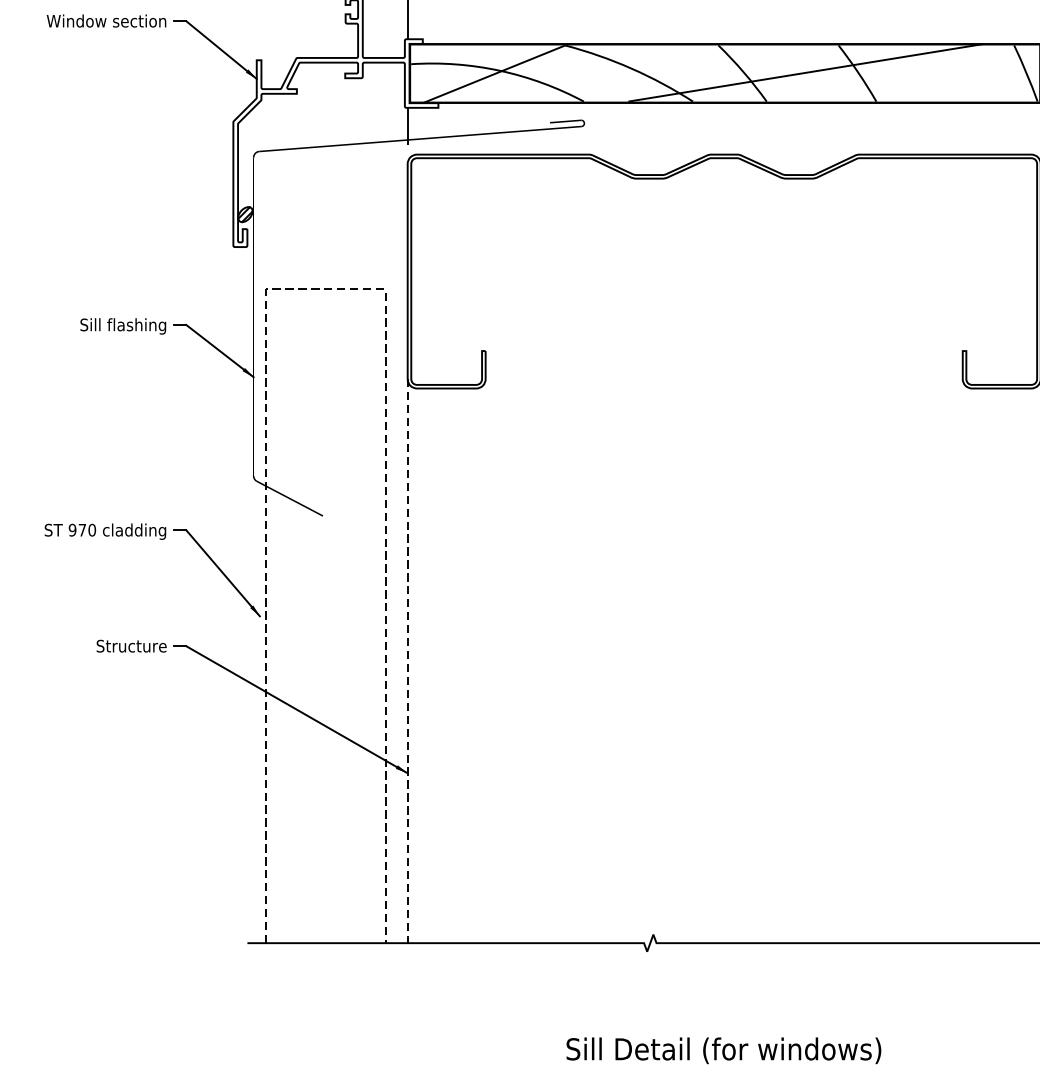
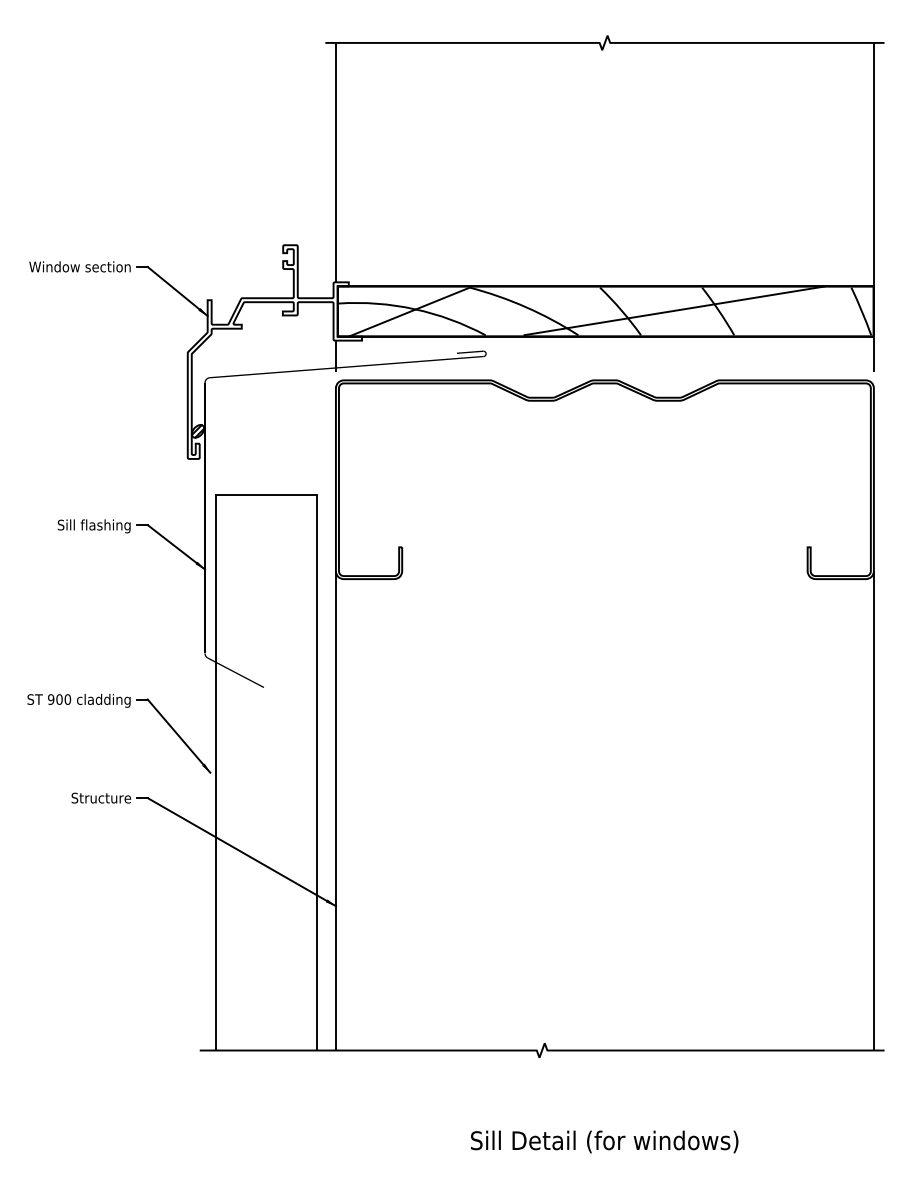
line: (325, 288) -> (266, 494), dashed -> solid
text: (82, 530) -> (59, 699), 970 -> 900
line: (407, 660) -> (335, 810), dashed -> solid

